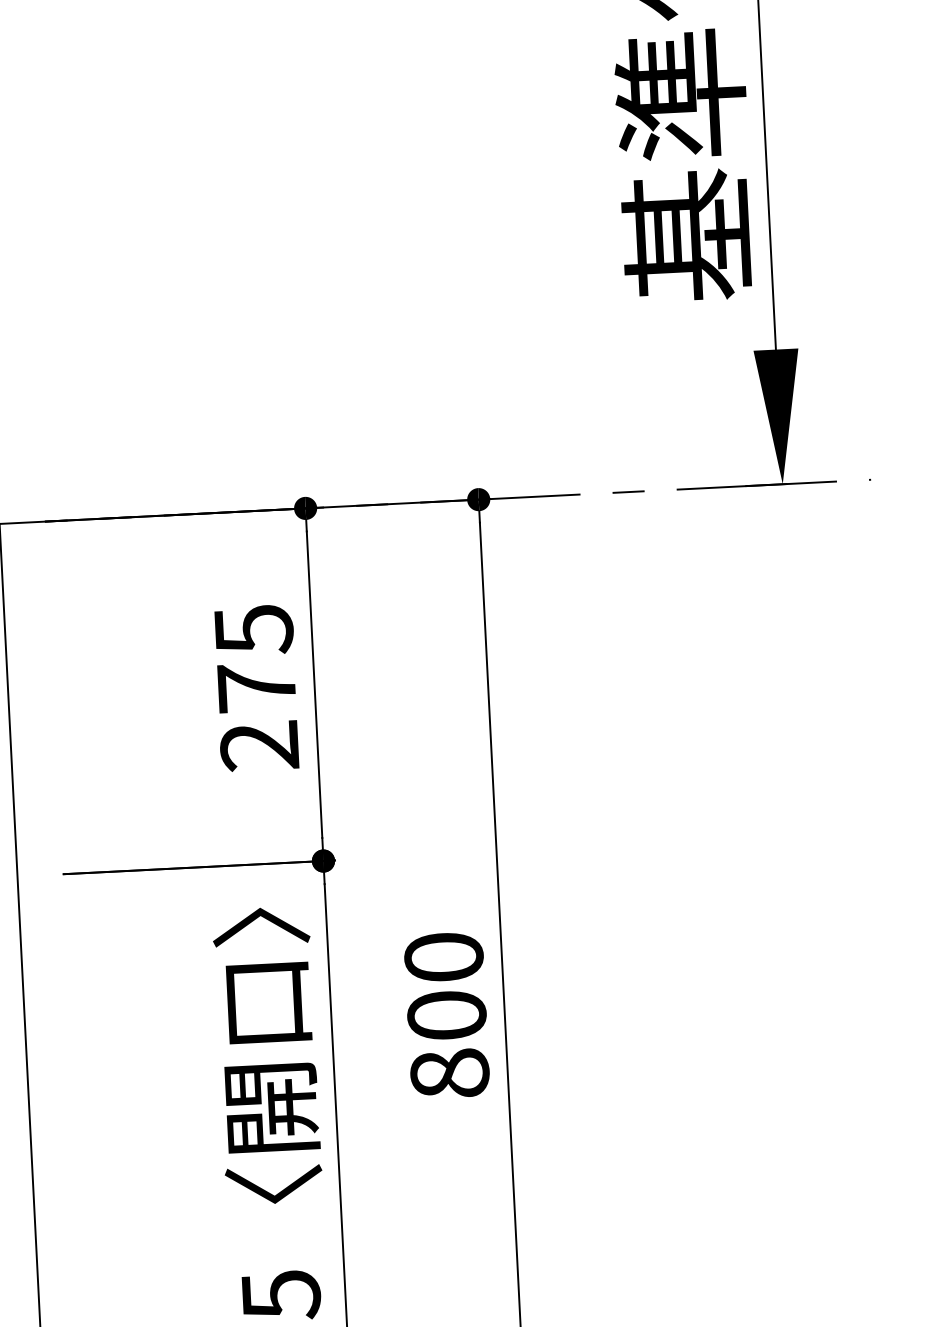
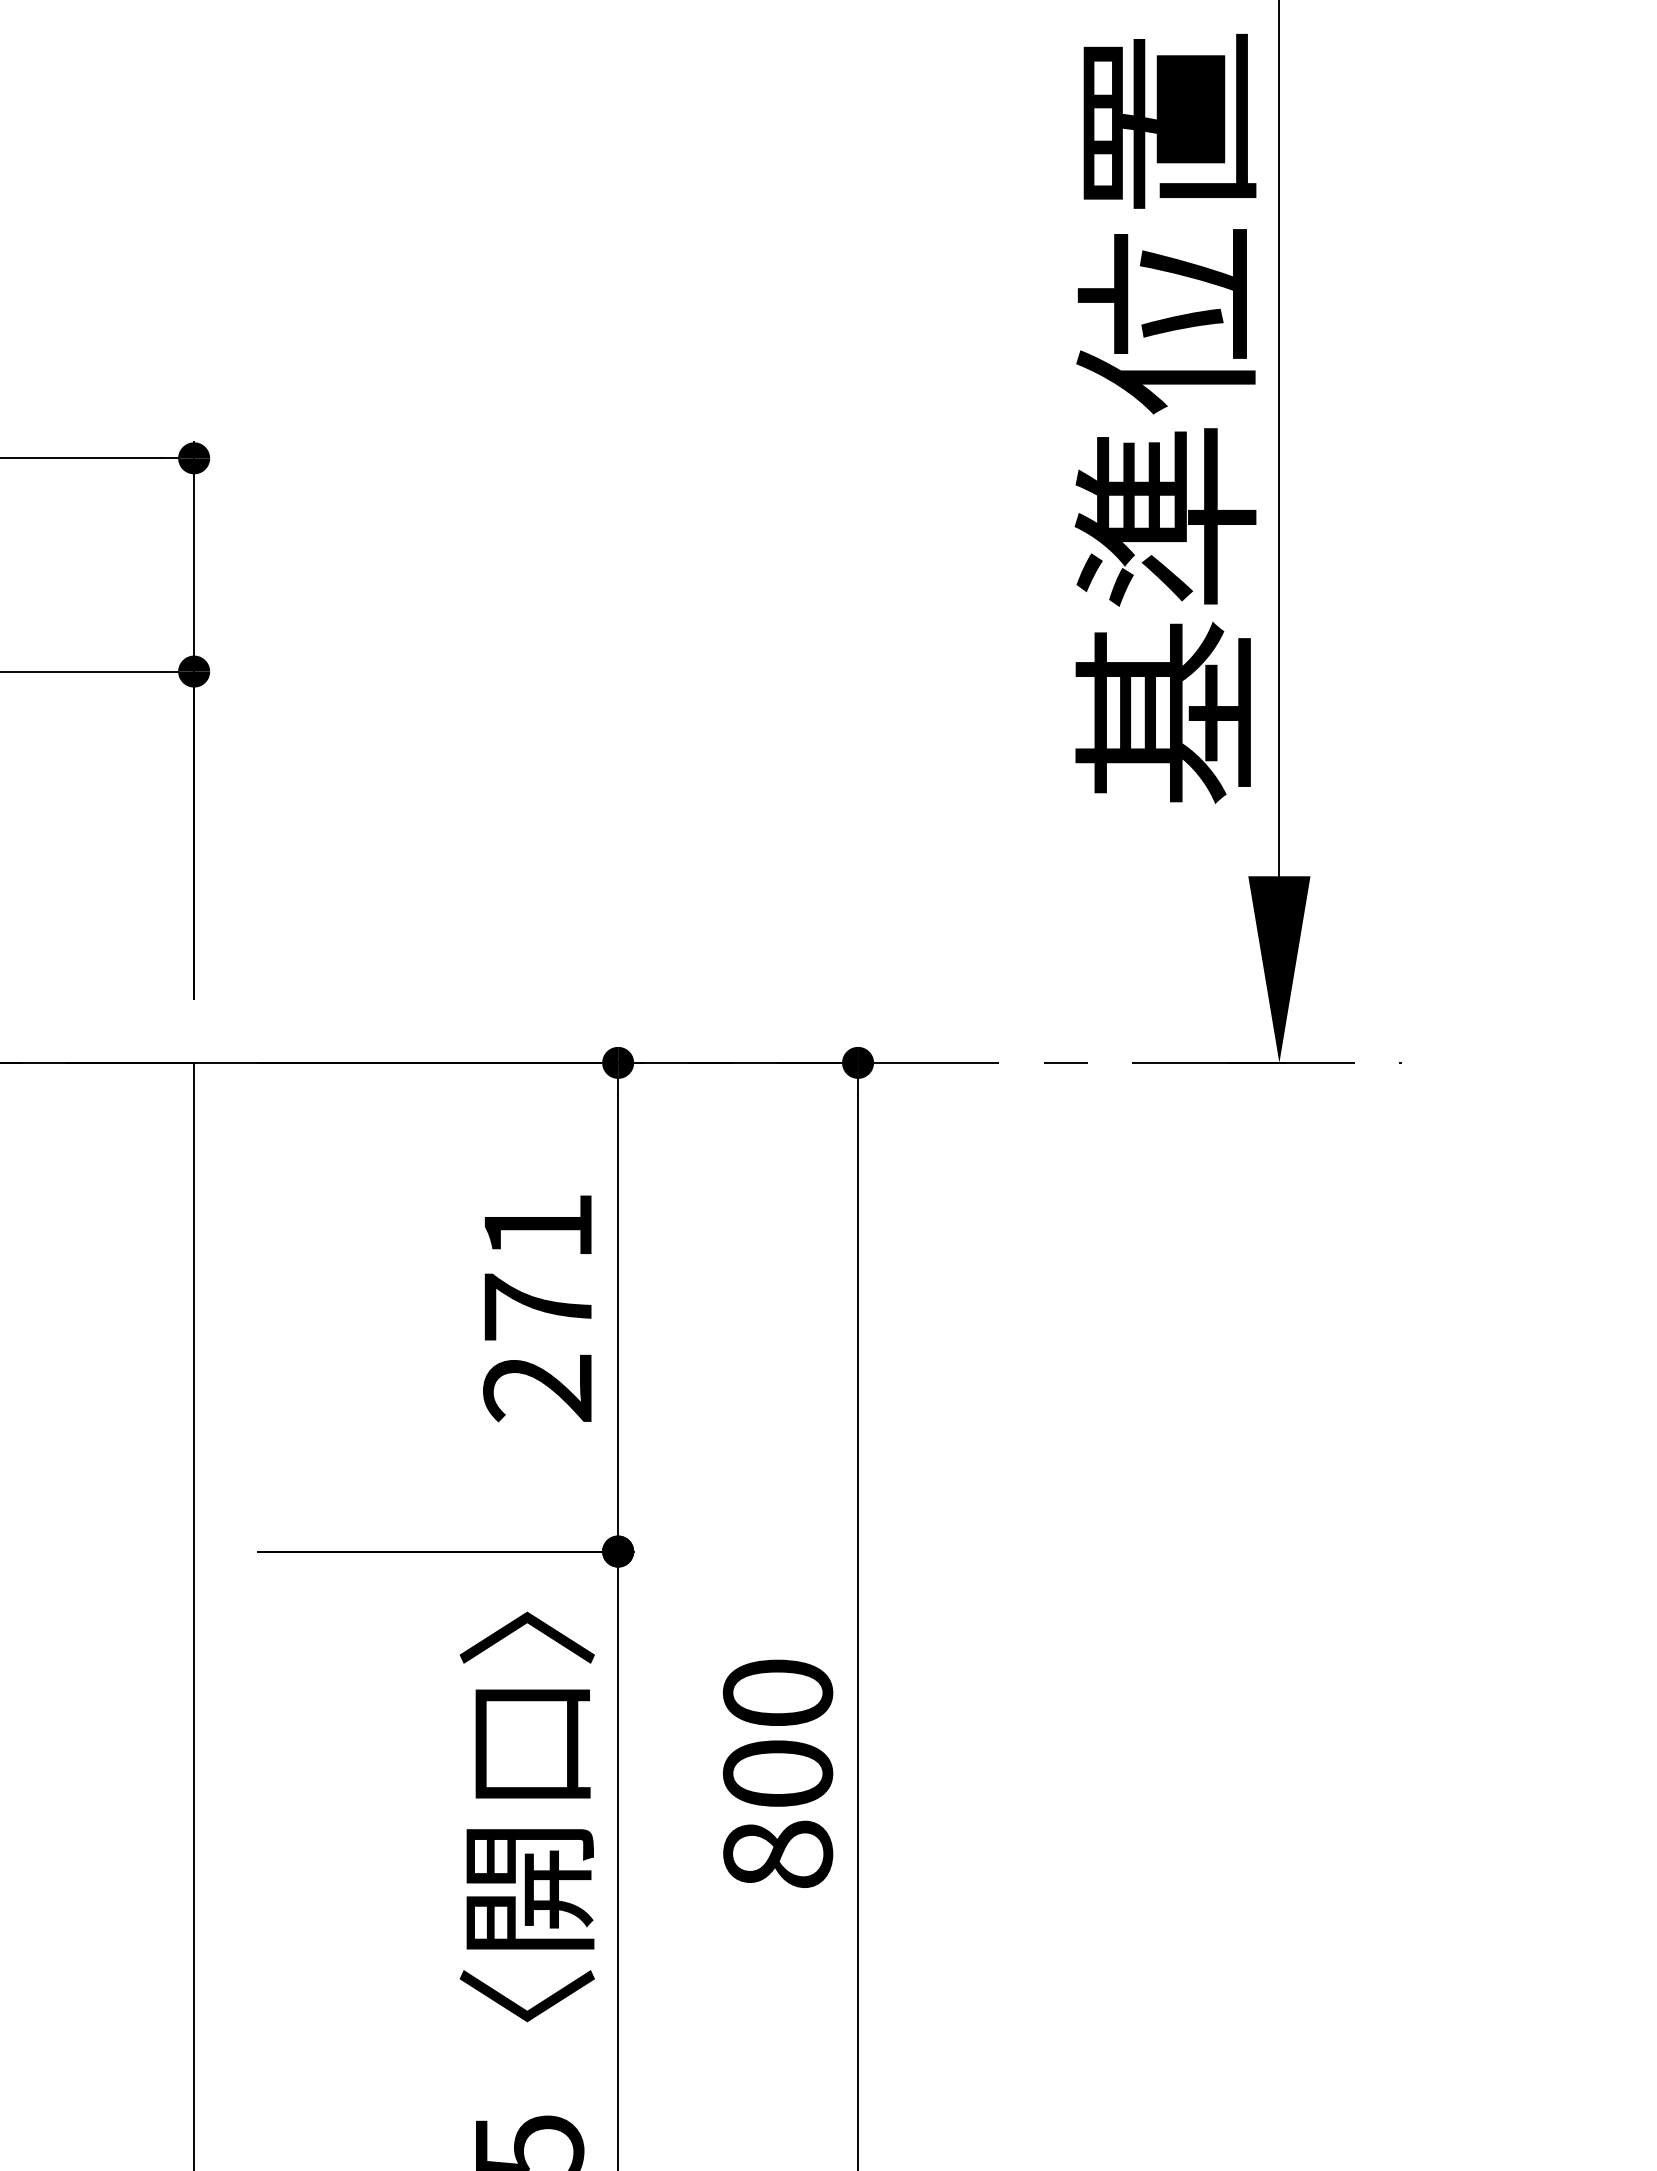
text: (254, 630) -> (538, 1227), 275 -> 271

